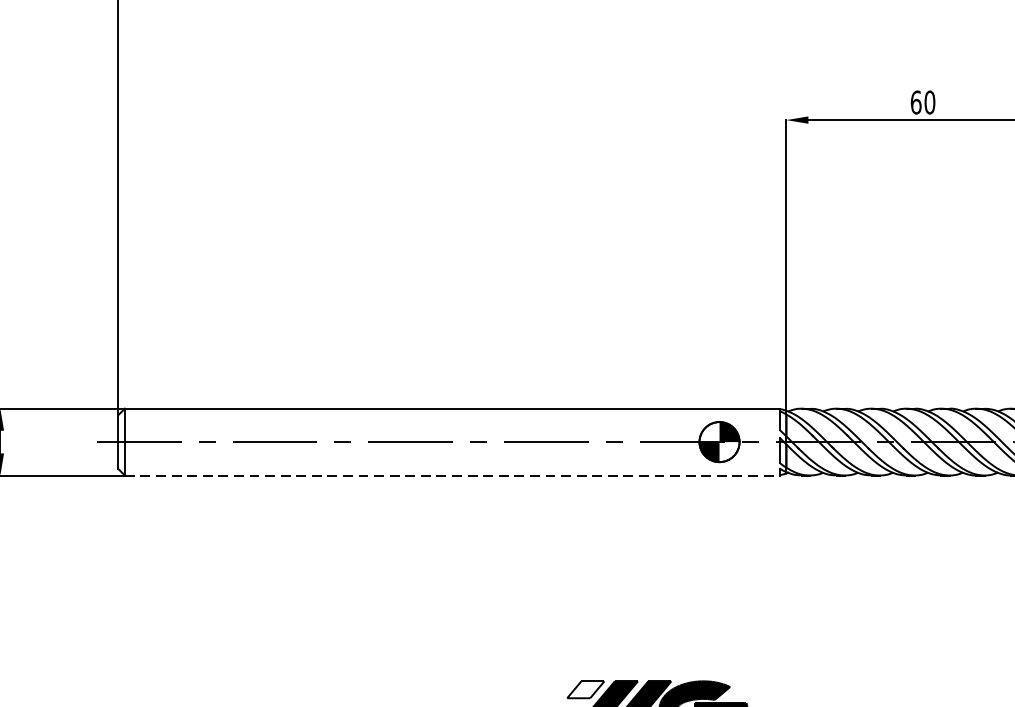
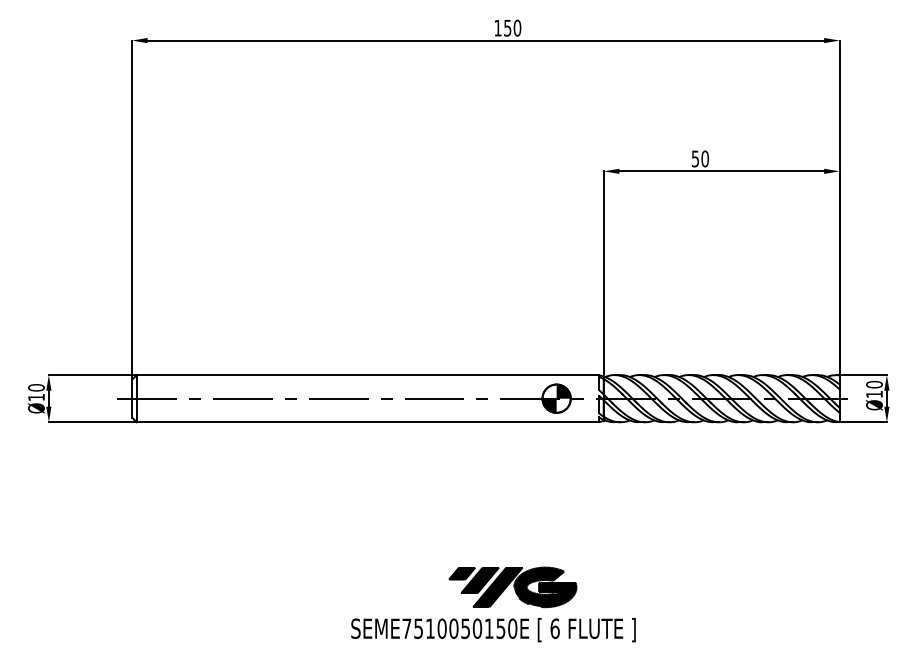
text: (916, 101) -> (695, 158), 60 -> 50
line: (453, 475) -> (368, 422), dashed -> solid
fill: (586, 689) -> (462, 573), added

